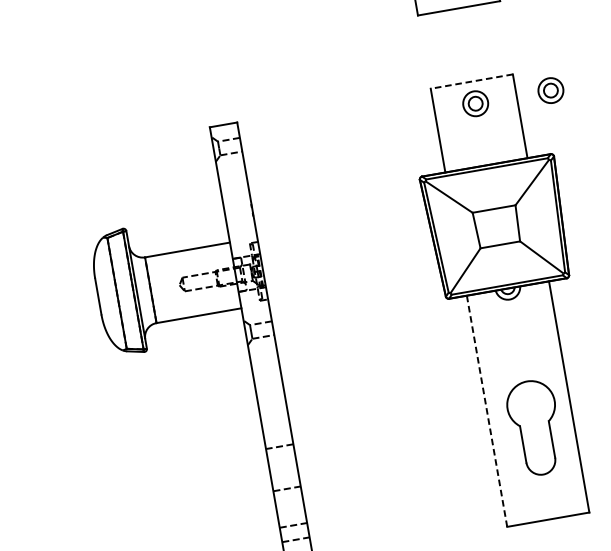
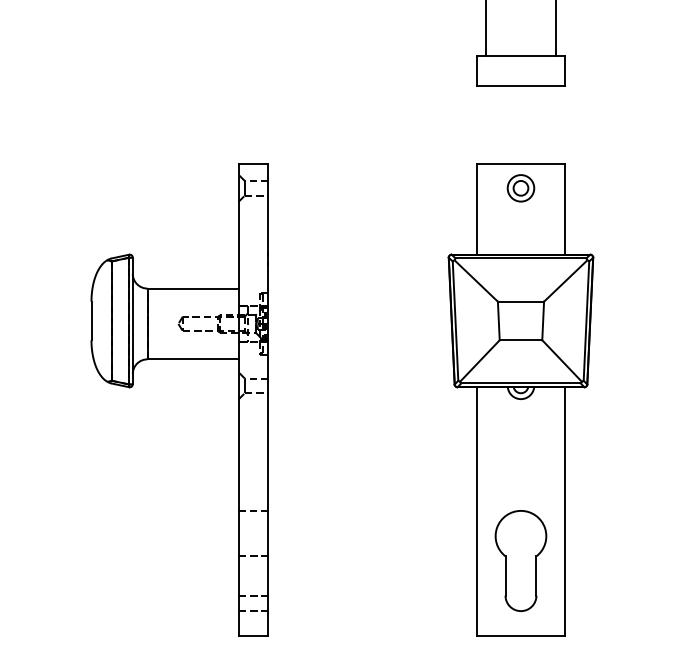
line: (471, 81) -> (520, 164), dashed -> solid
part: (550, 90) -> (601, 188), removed
line: (486, 412) -> (476, 512), dashed -> solid
part: (534, 427) -> (520, 560), moved

